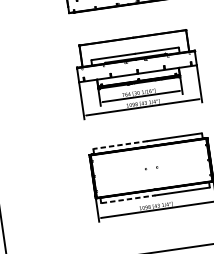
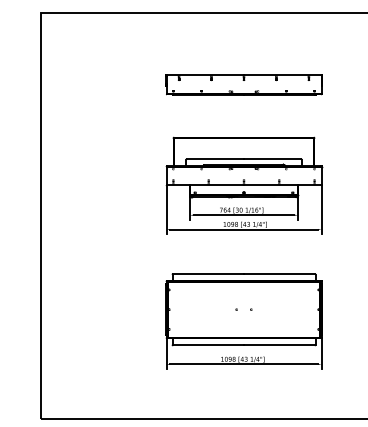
line: (120, 145) -> (208, 274), dashed -> solid
line: (129, 199) -> (209, 345), dashed -> solid

